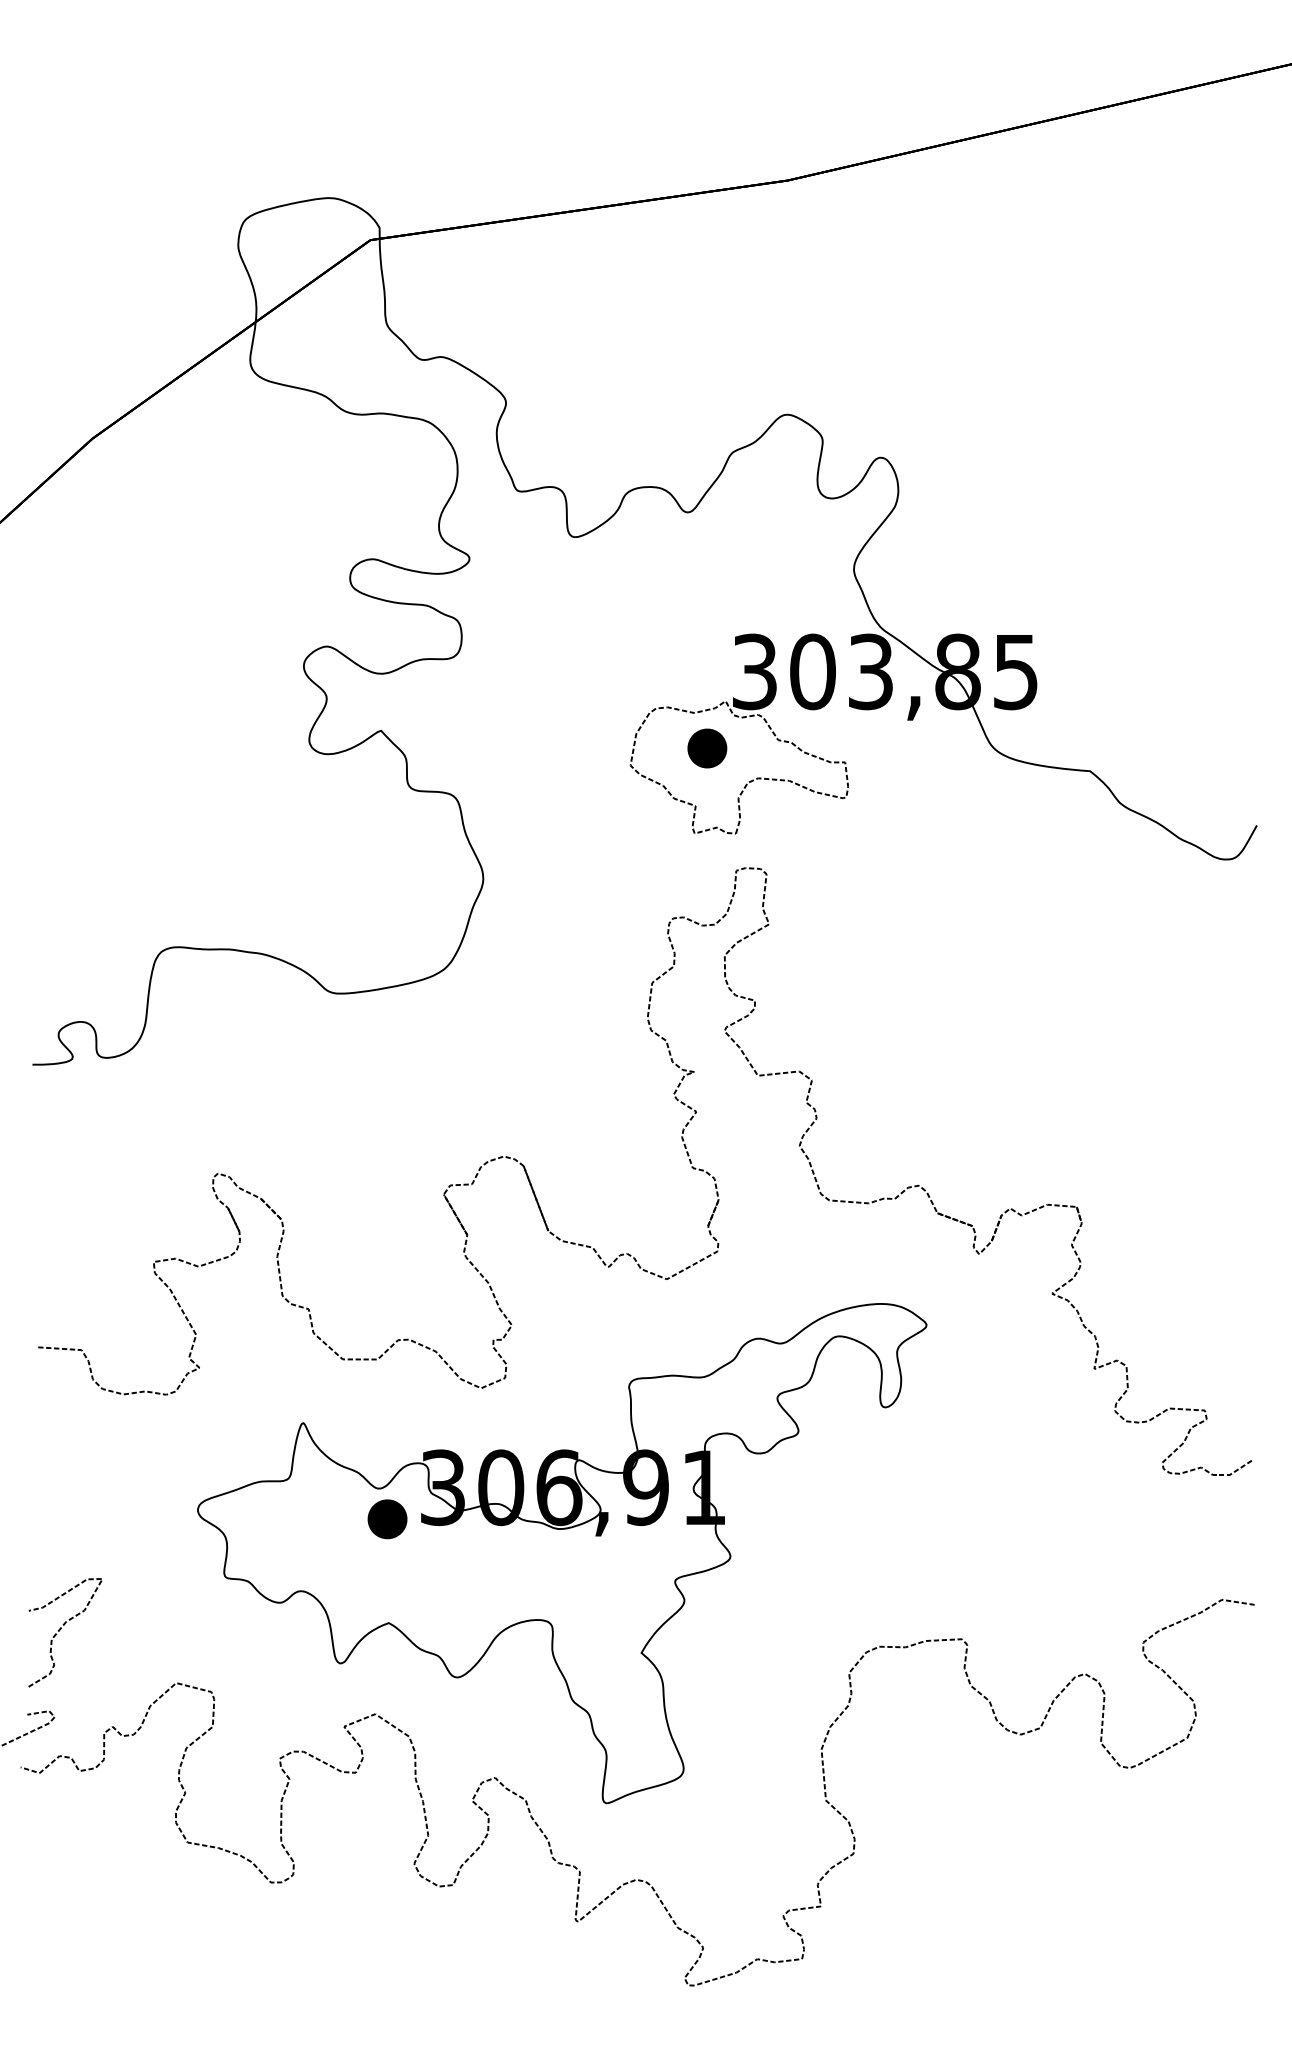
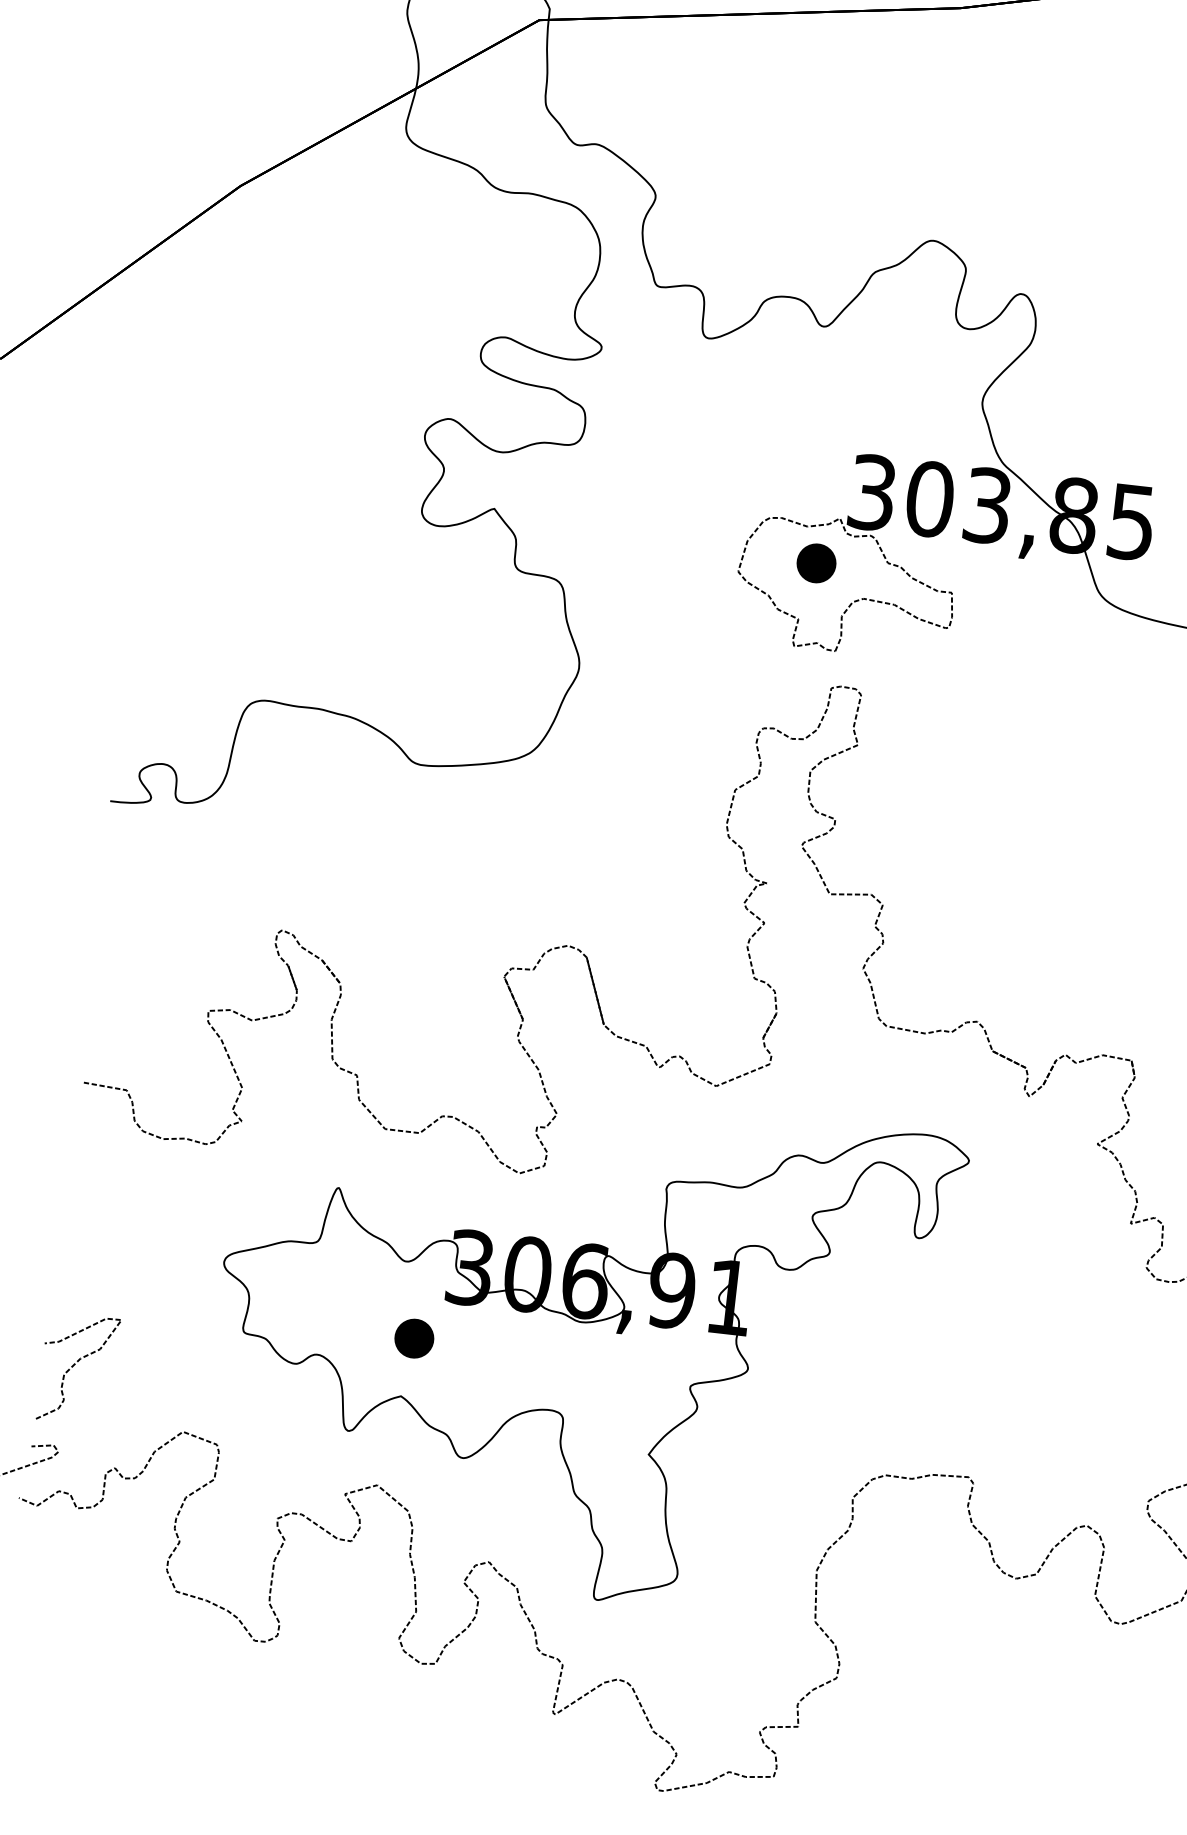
part: (387, 1519) -> (414, 1338), moved

